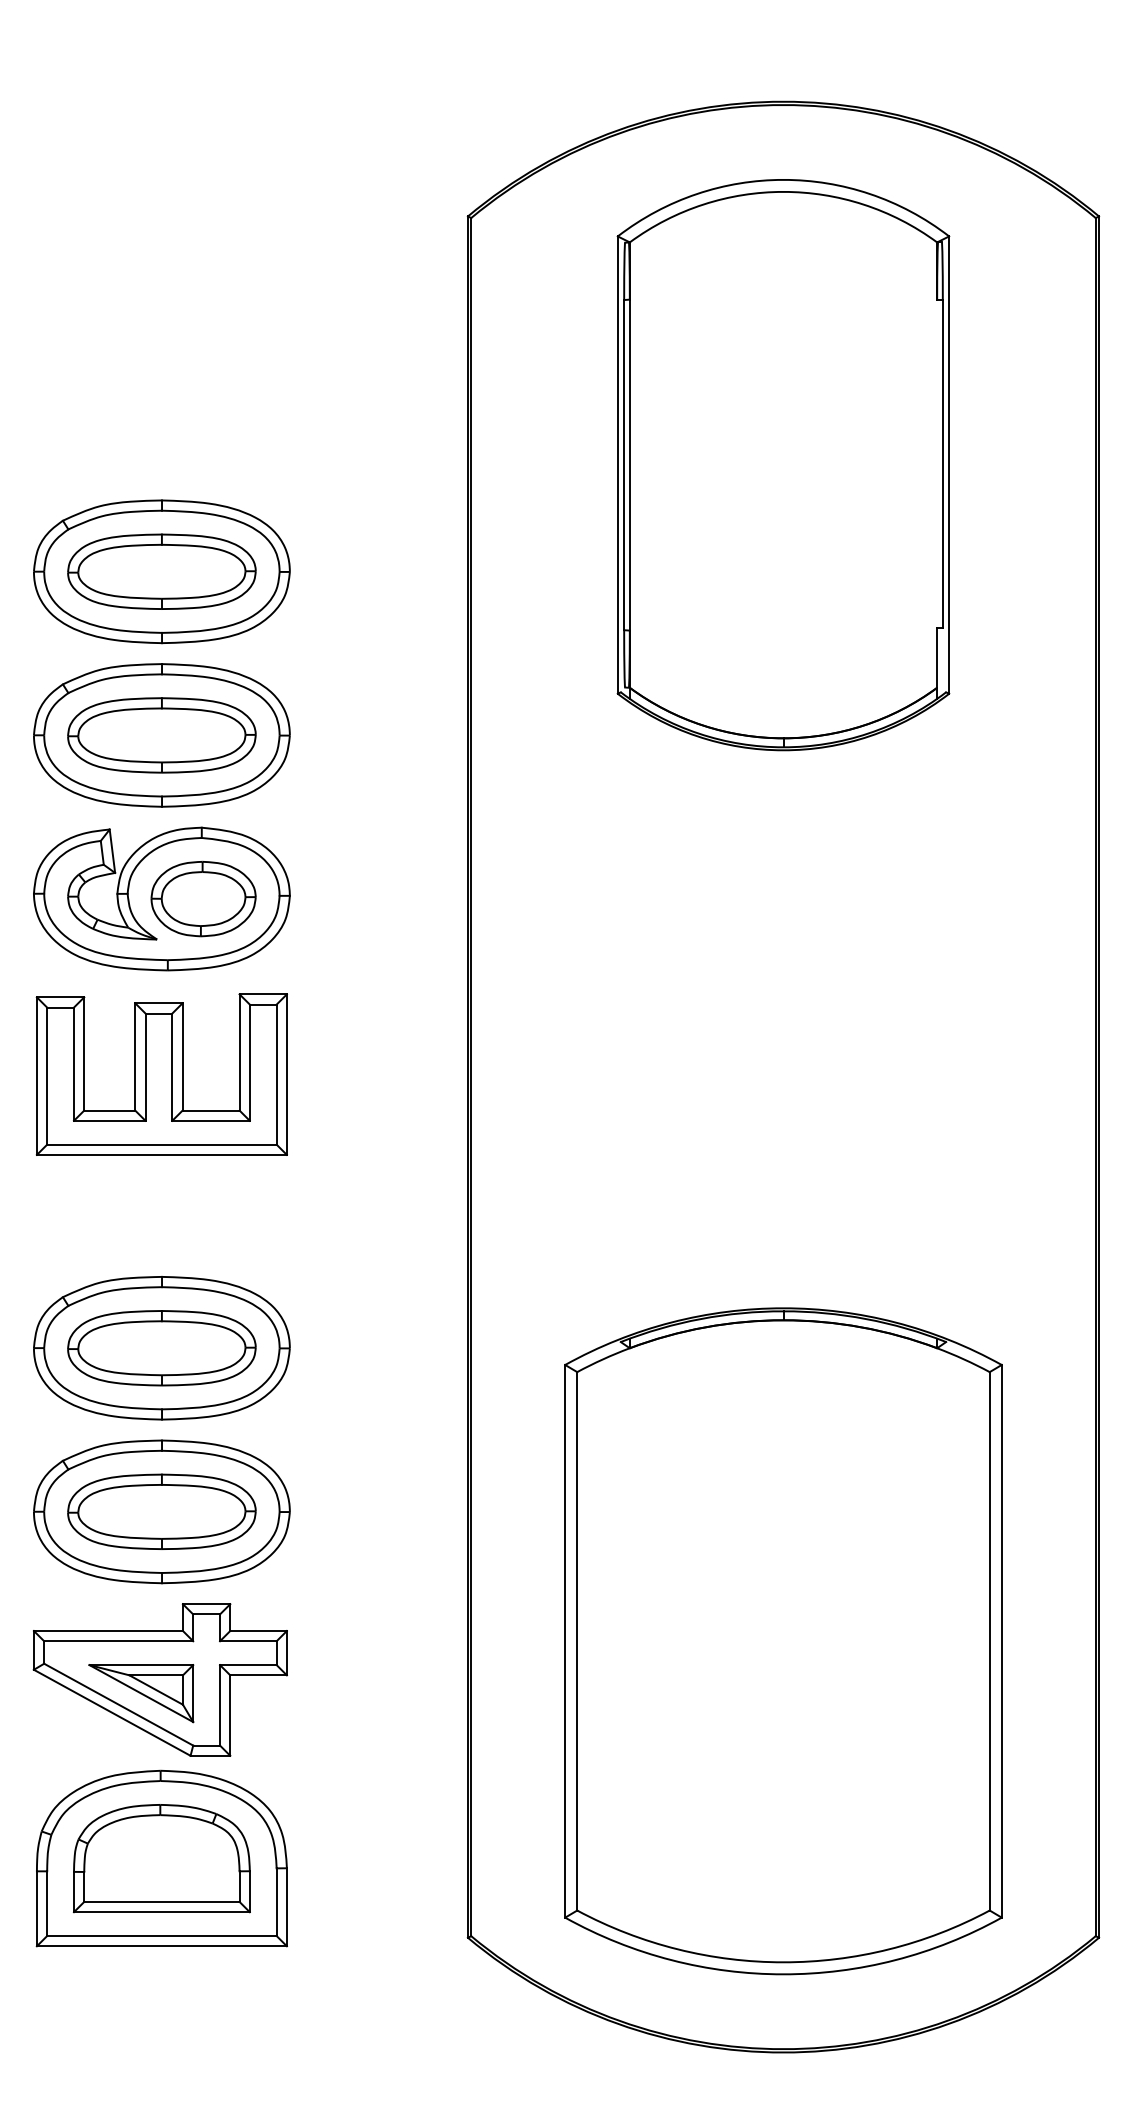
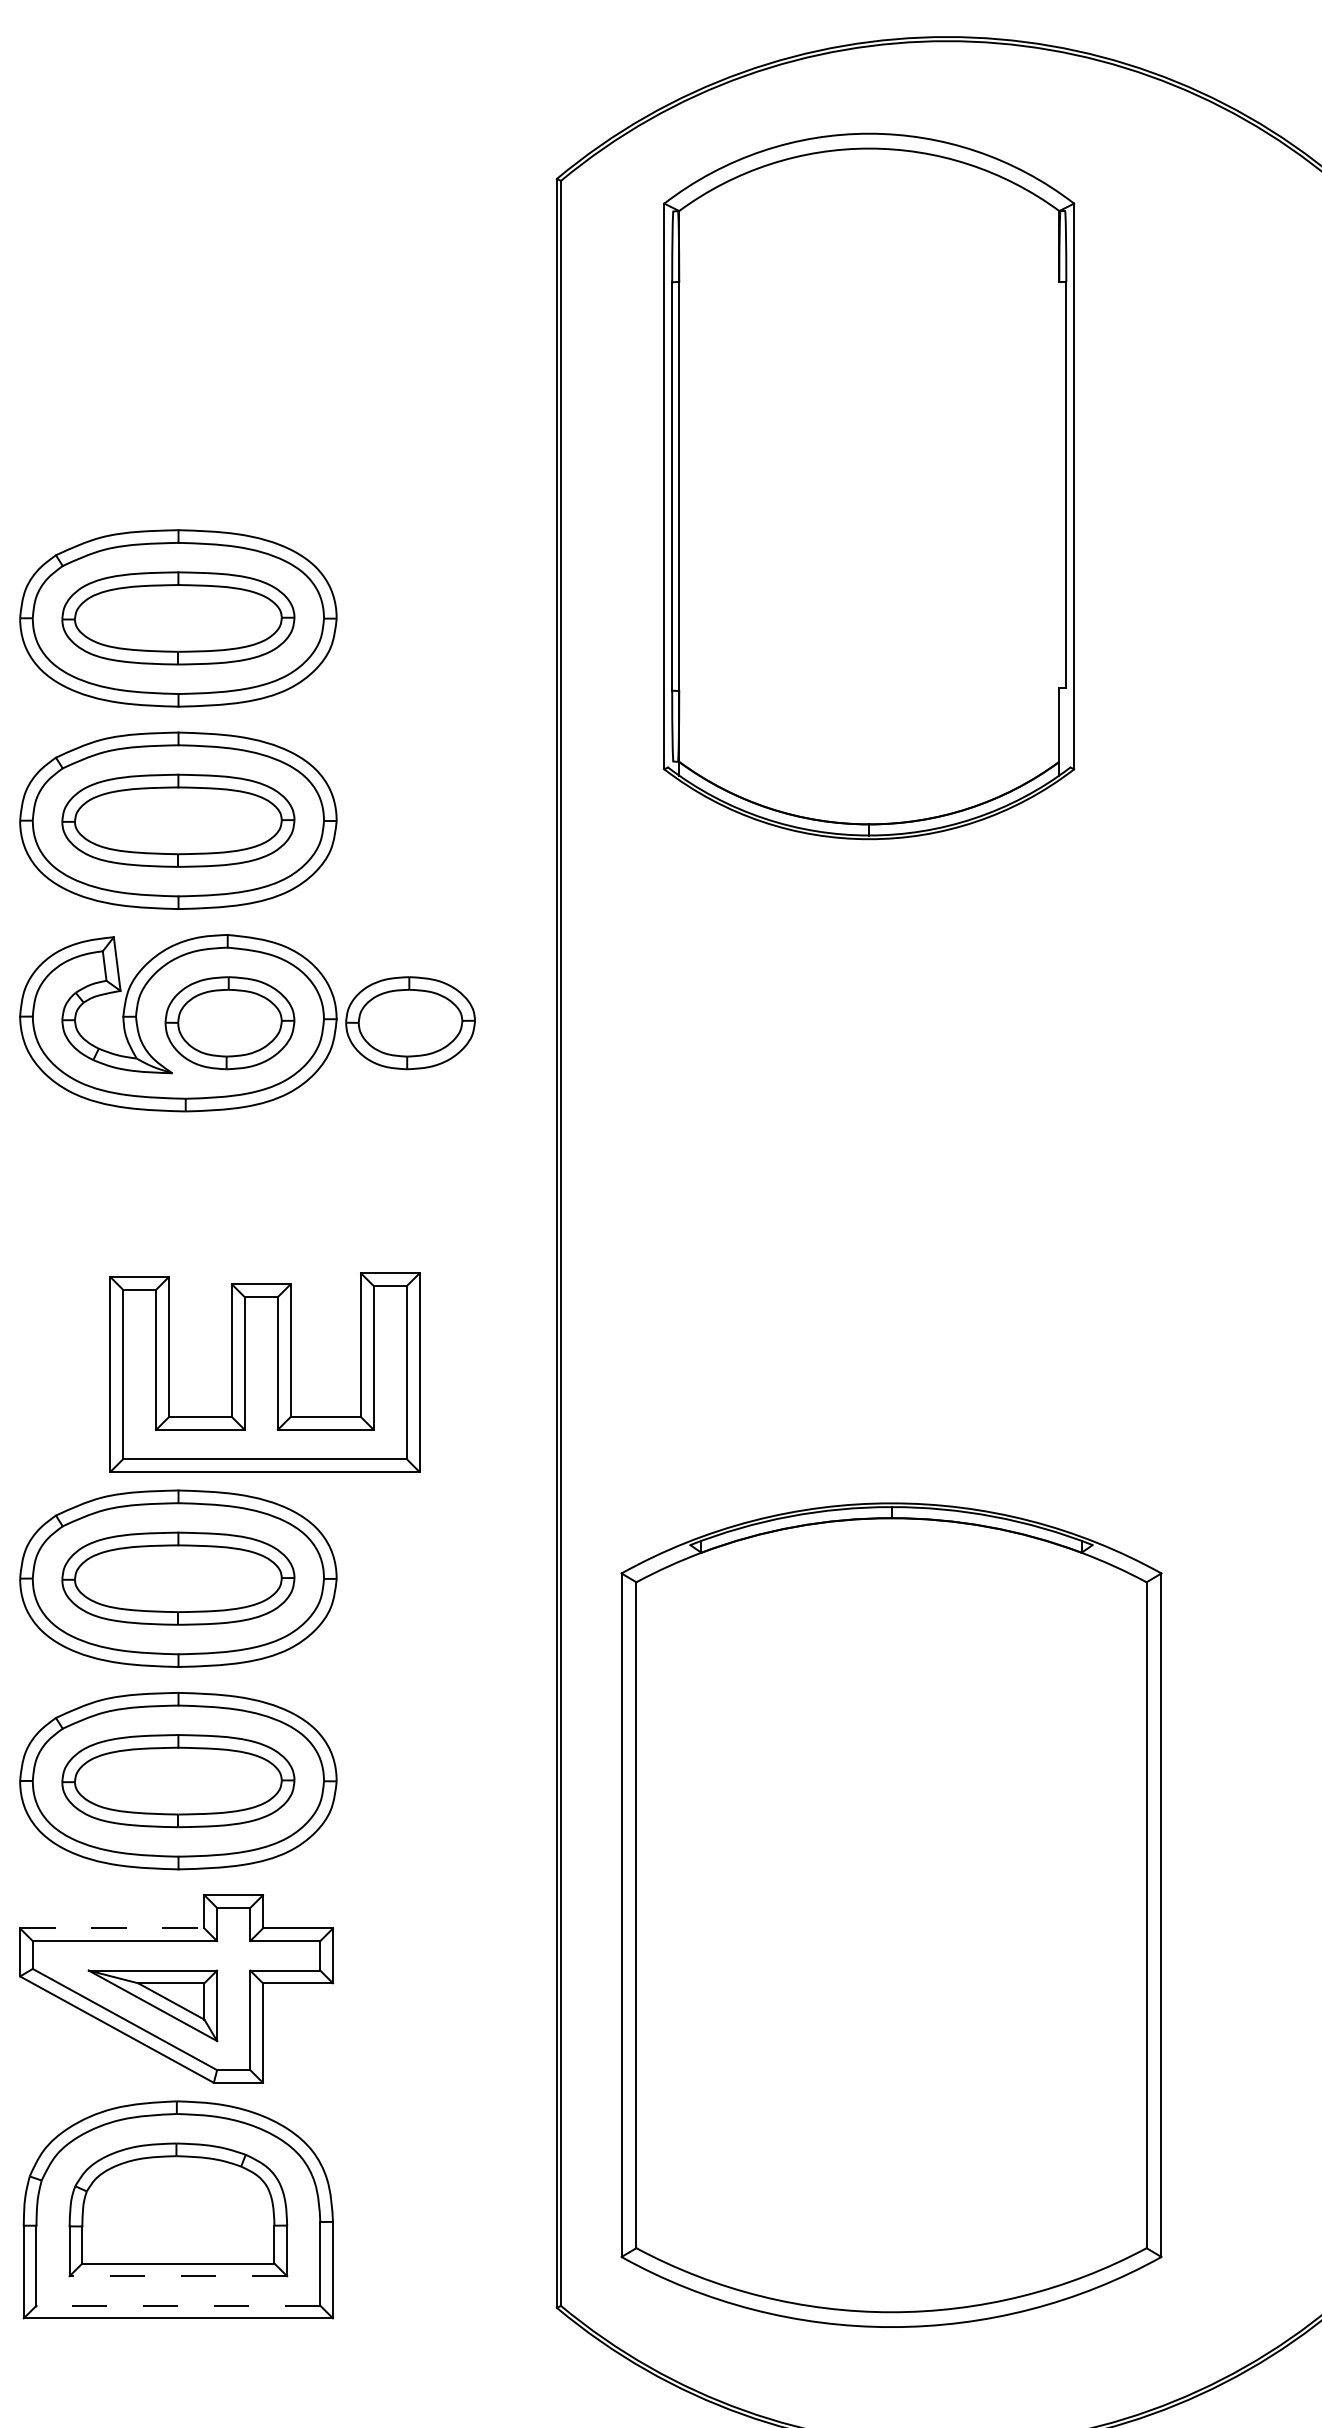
part: (783, 465) -> (869, 486), moved
part: (349, 899) -> (410, 1023), added
part: (161, 1074) -> (264, 1372), moved
line: (108, 1631) -> (112, 1929), solid -> dashed
part: (783, 1641) -> (891, 1915), moved
line: (161, 1912) -> (177, 2276), solid -> dashed
line: (161, 1936) -> (177, 2306), solid -> dashed

